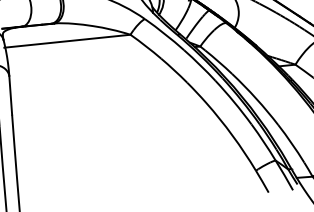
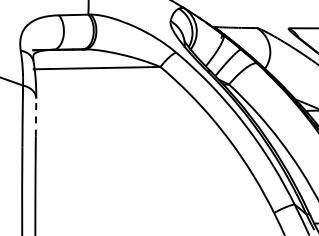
line: (11, 95) -> (36, 117), solid -> dashed

